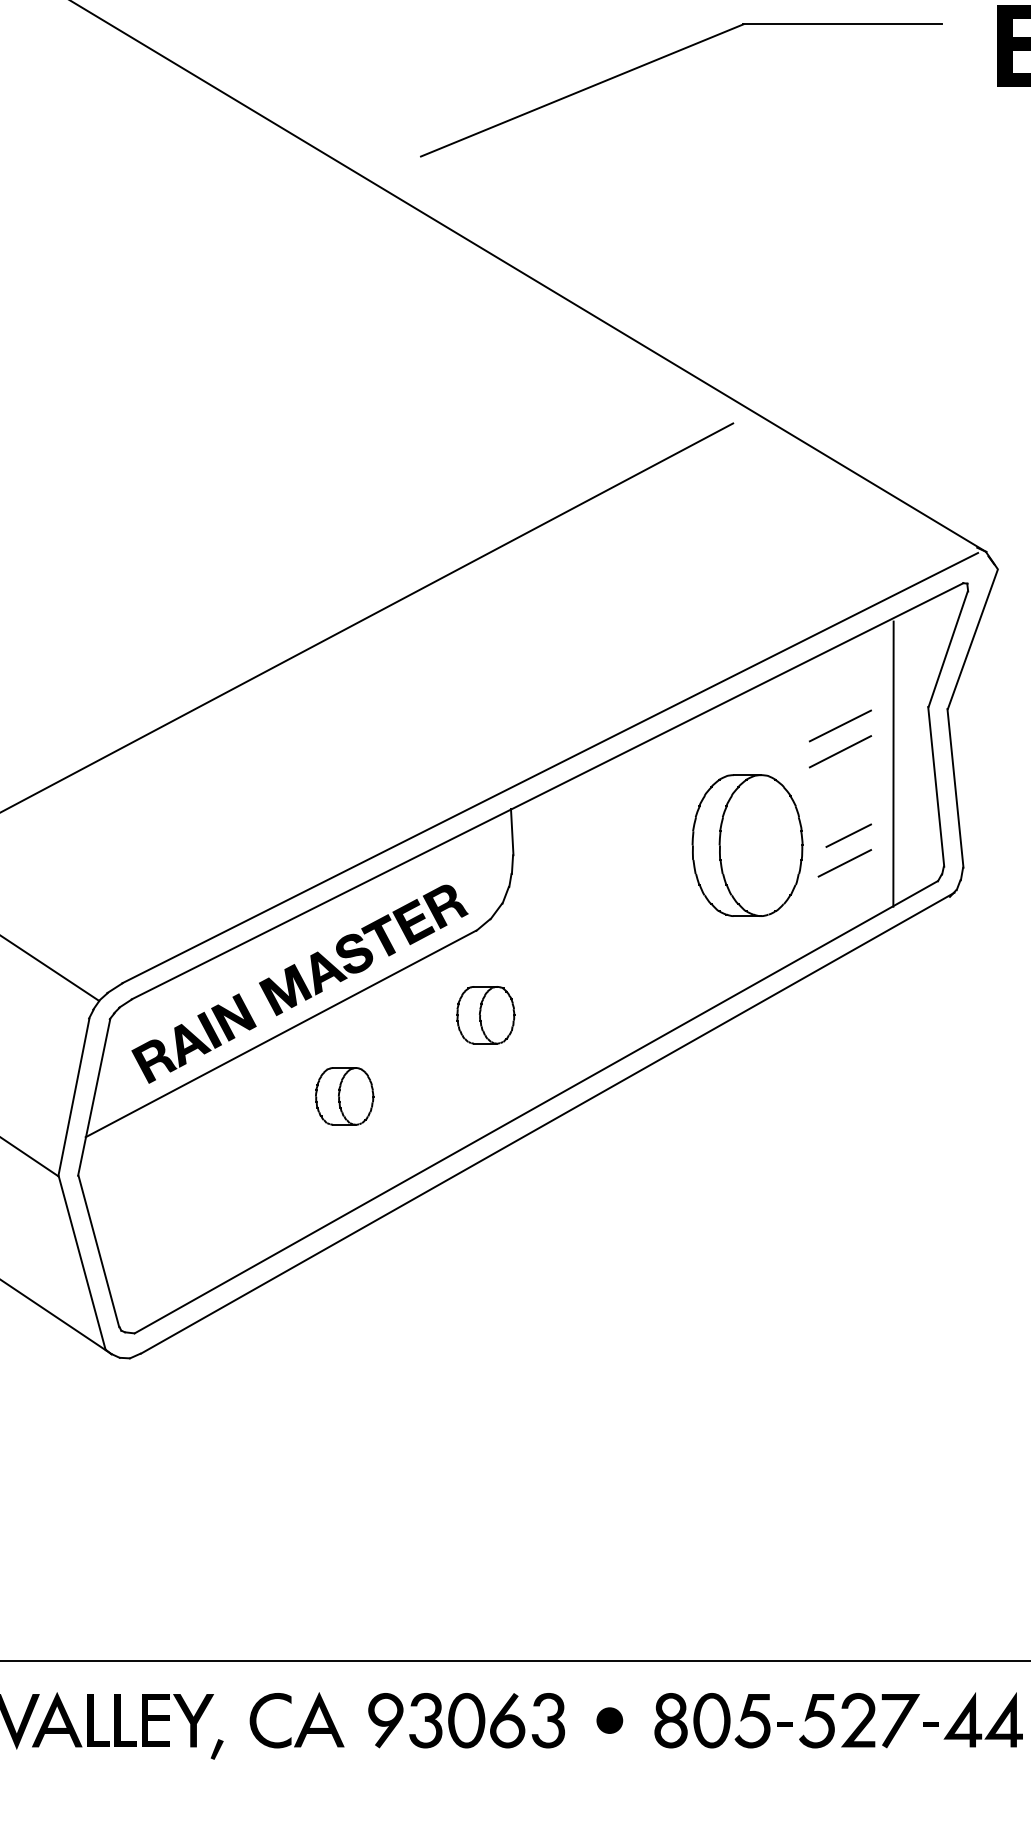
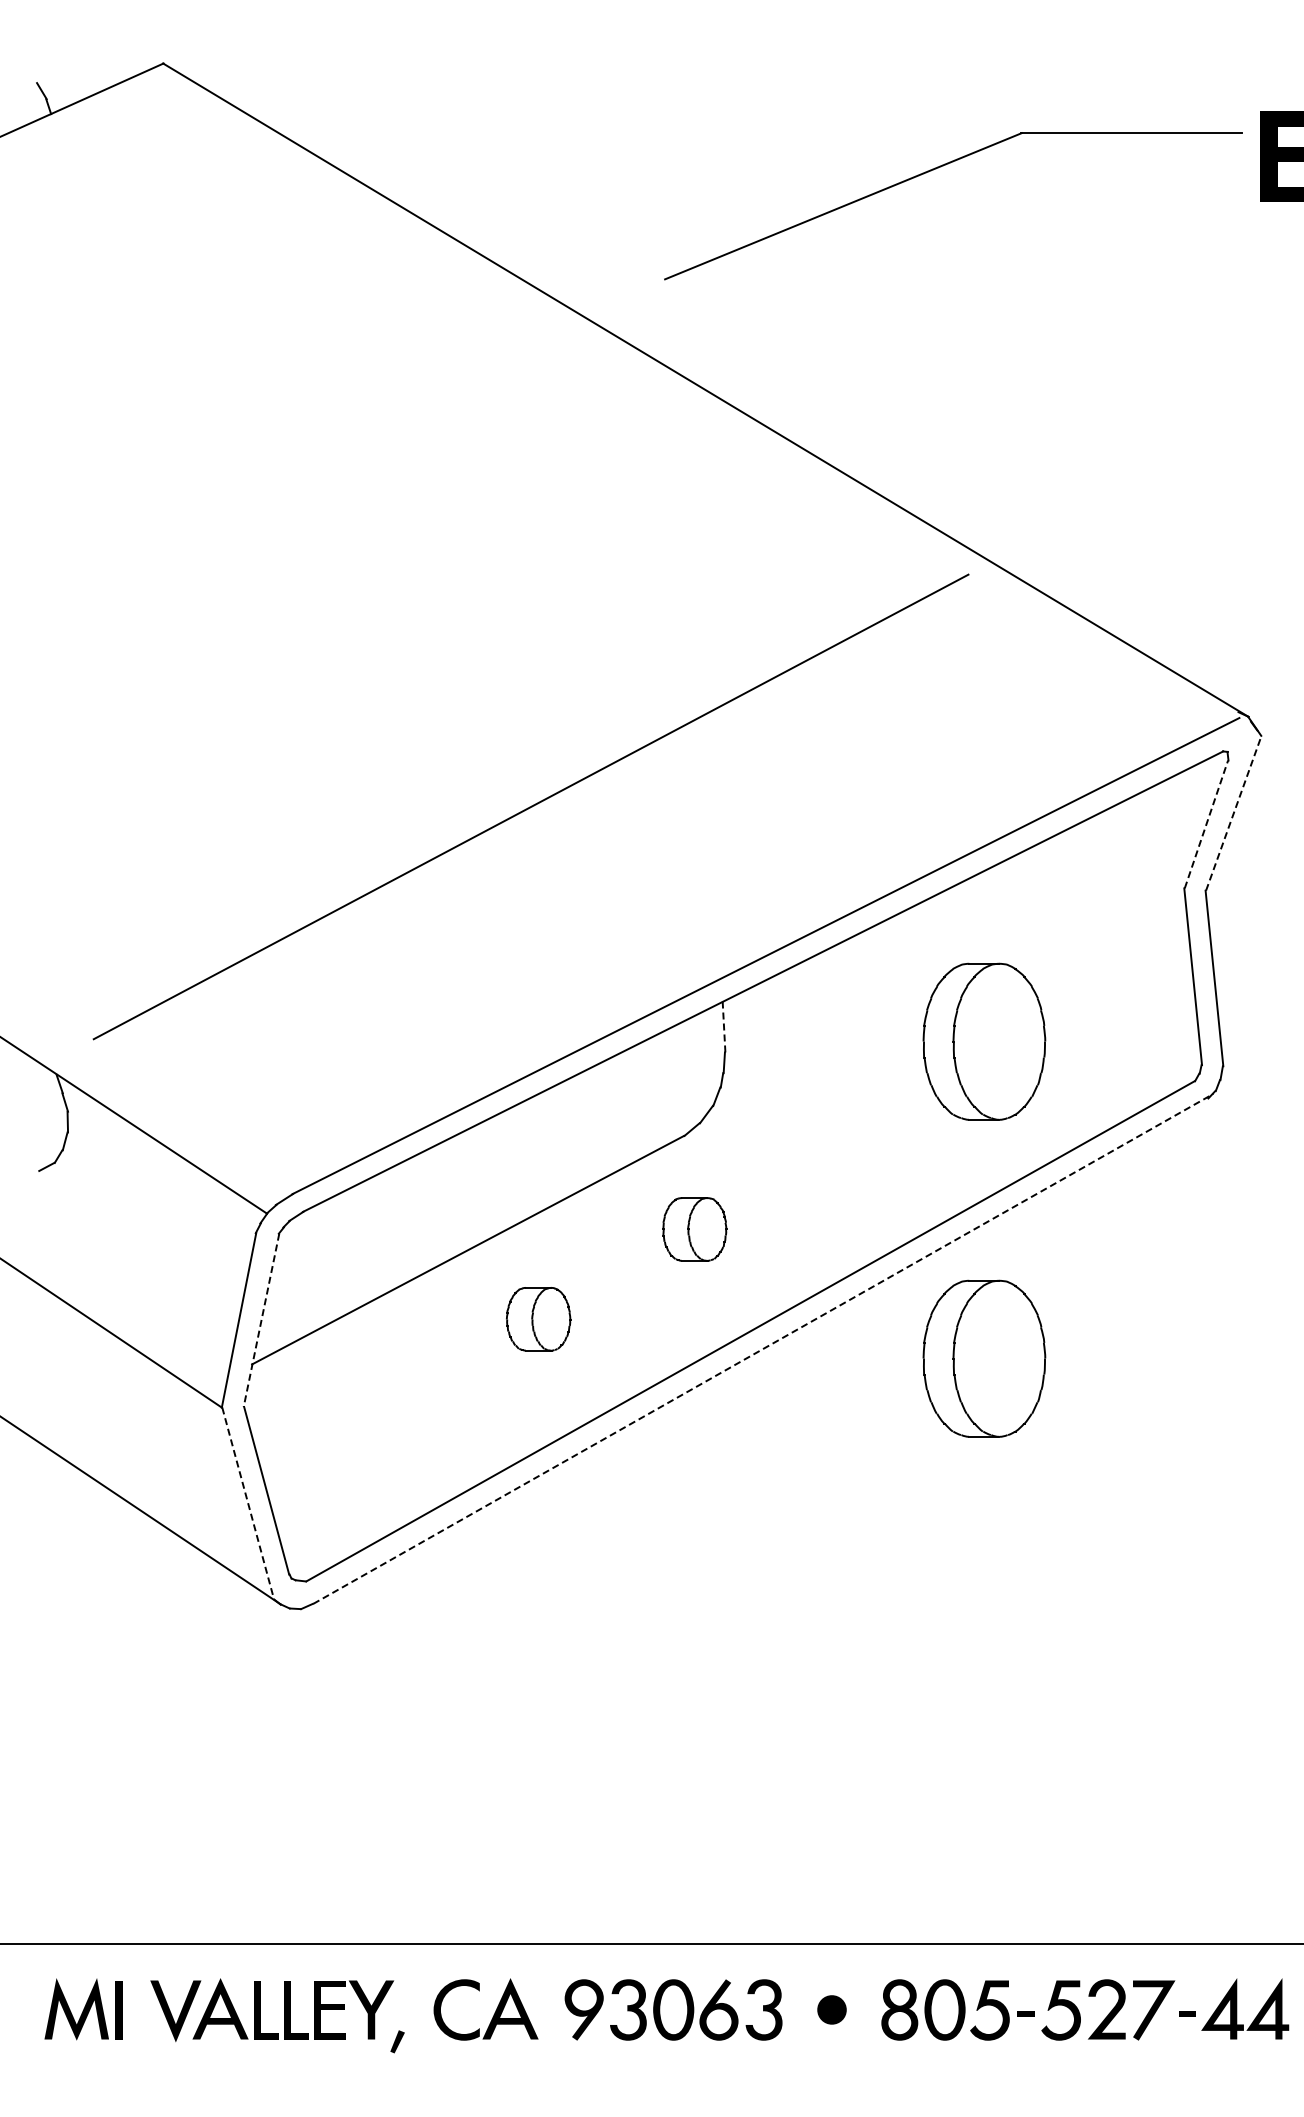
part: (666, 57) -> (936, 169), moved
line: (972, 639) -> (1233, 813), solid -> dashed
line: (948, 649) -> (1206, 824), solid -> dashed
line: (839, 726) -> (1086, 909), removed
line: (839, 751) -> (1086, 937), removed
line: (893, 764) -> (1145, 951), removed
line: (512, 831) -> (724, 1026), solid -> dashed
line: (847, 835) -> (1095, 1030), removed
line: (844, 863) -> (1091, 1061), removed
part: (299, 984) -> (488, 1195), removed
line: (94, 1097) -> (261, 1320), solid -> dashed
line: (547, 1122) -> (763, 1348), solid -> dashed
part: (747, 1131) -> (984, 1358), added
line: (82, 1262) -> (248, 1503), solid -> dashed

